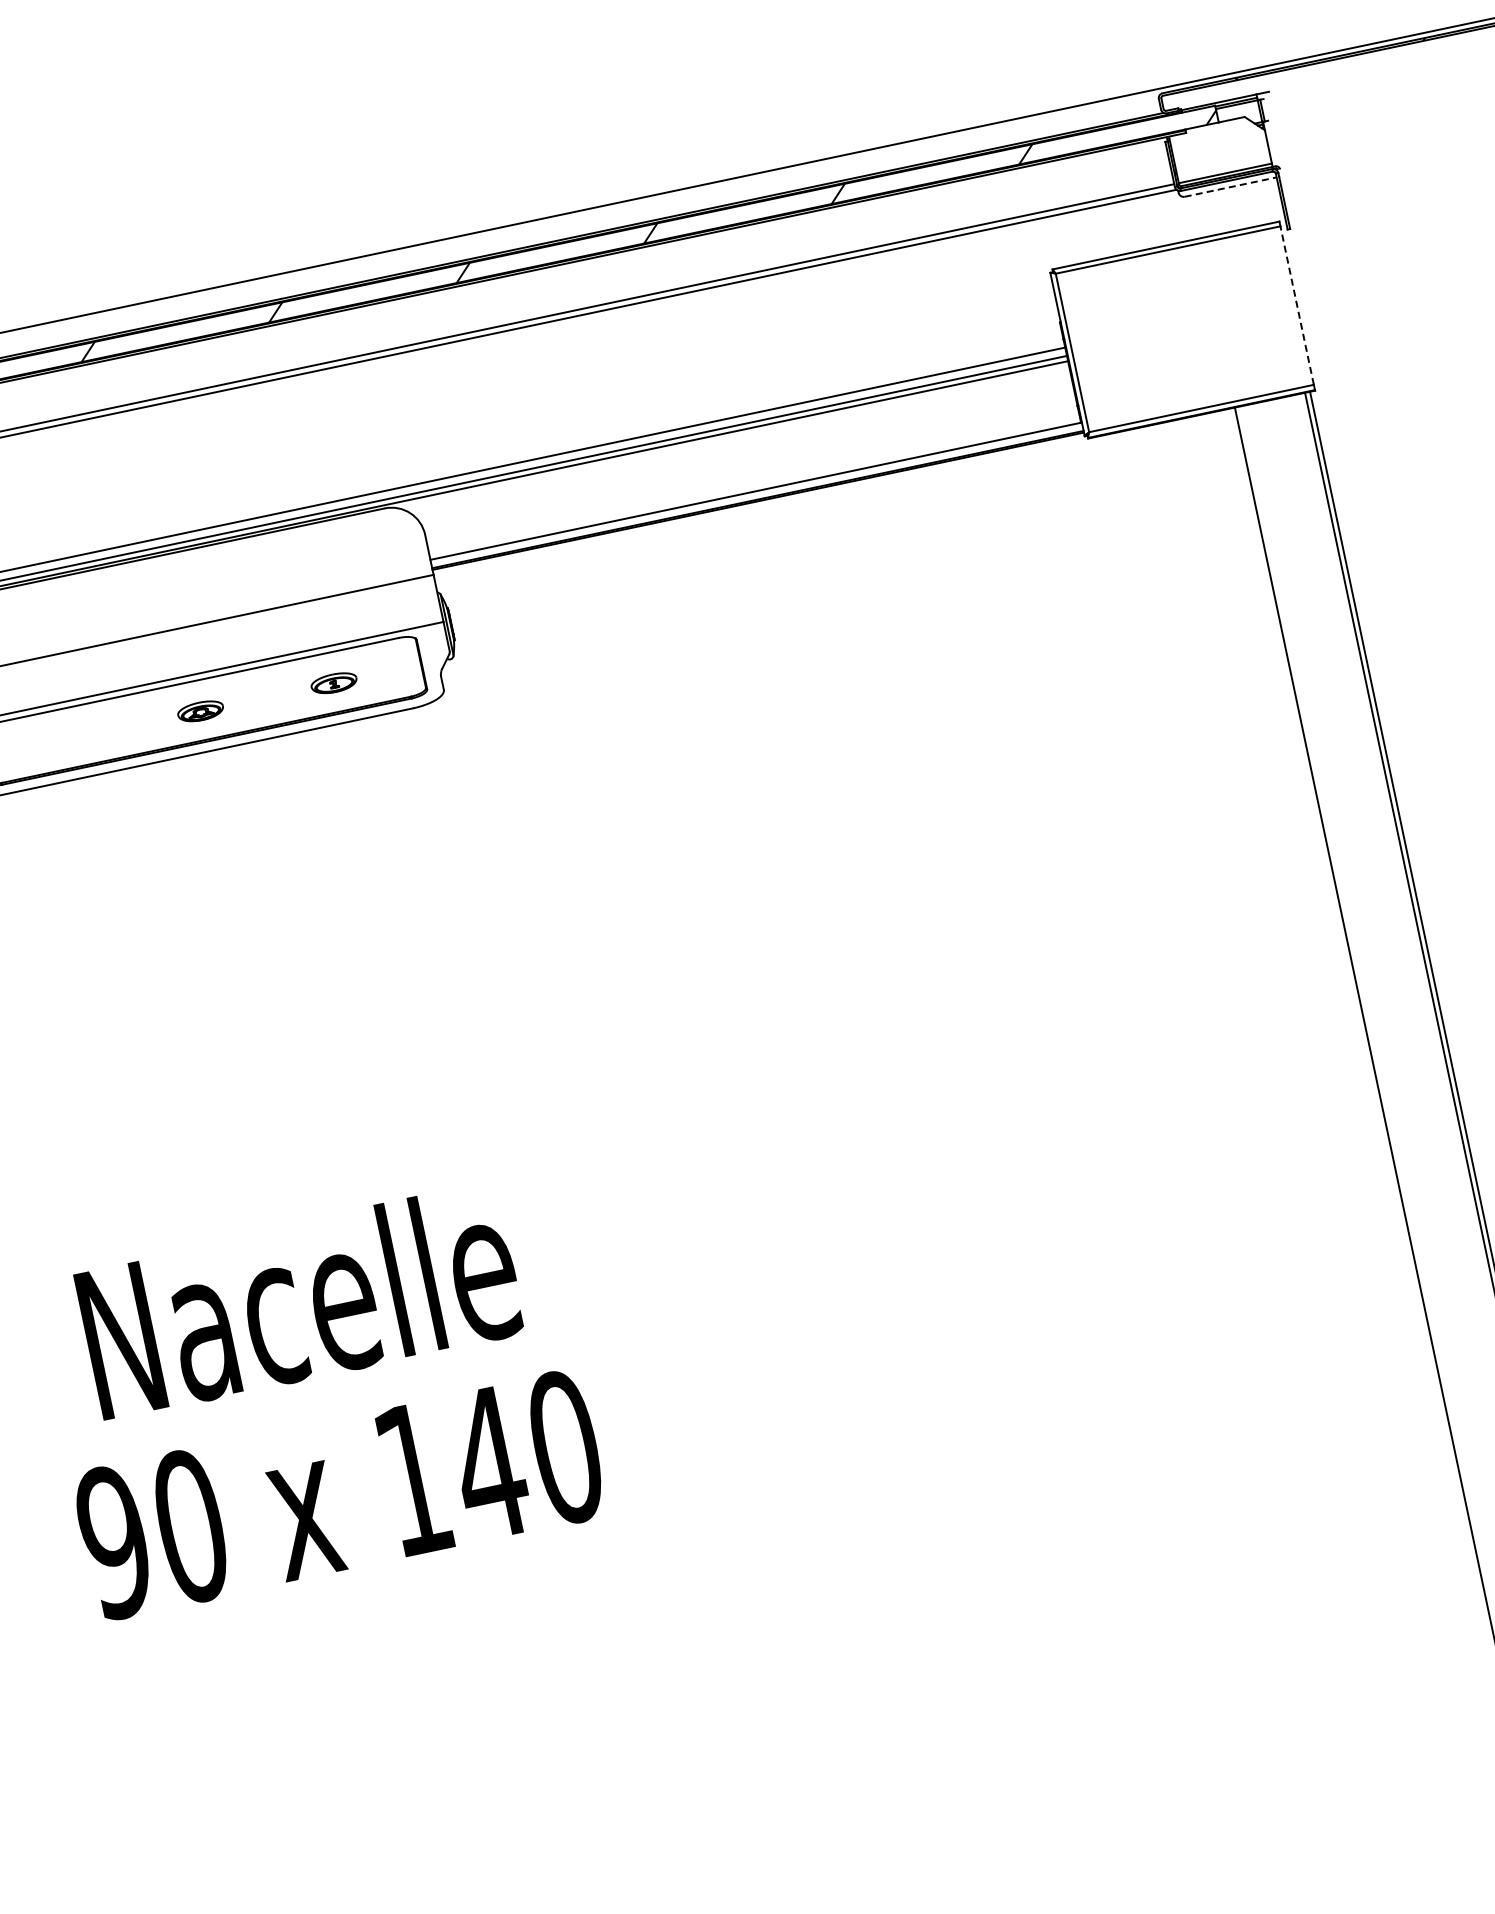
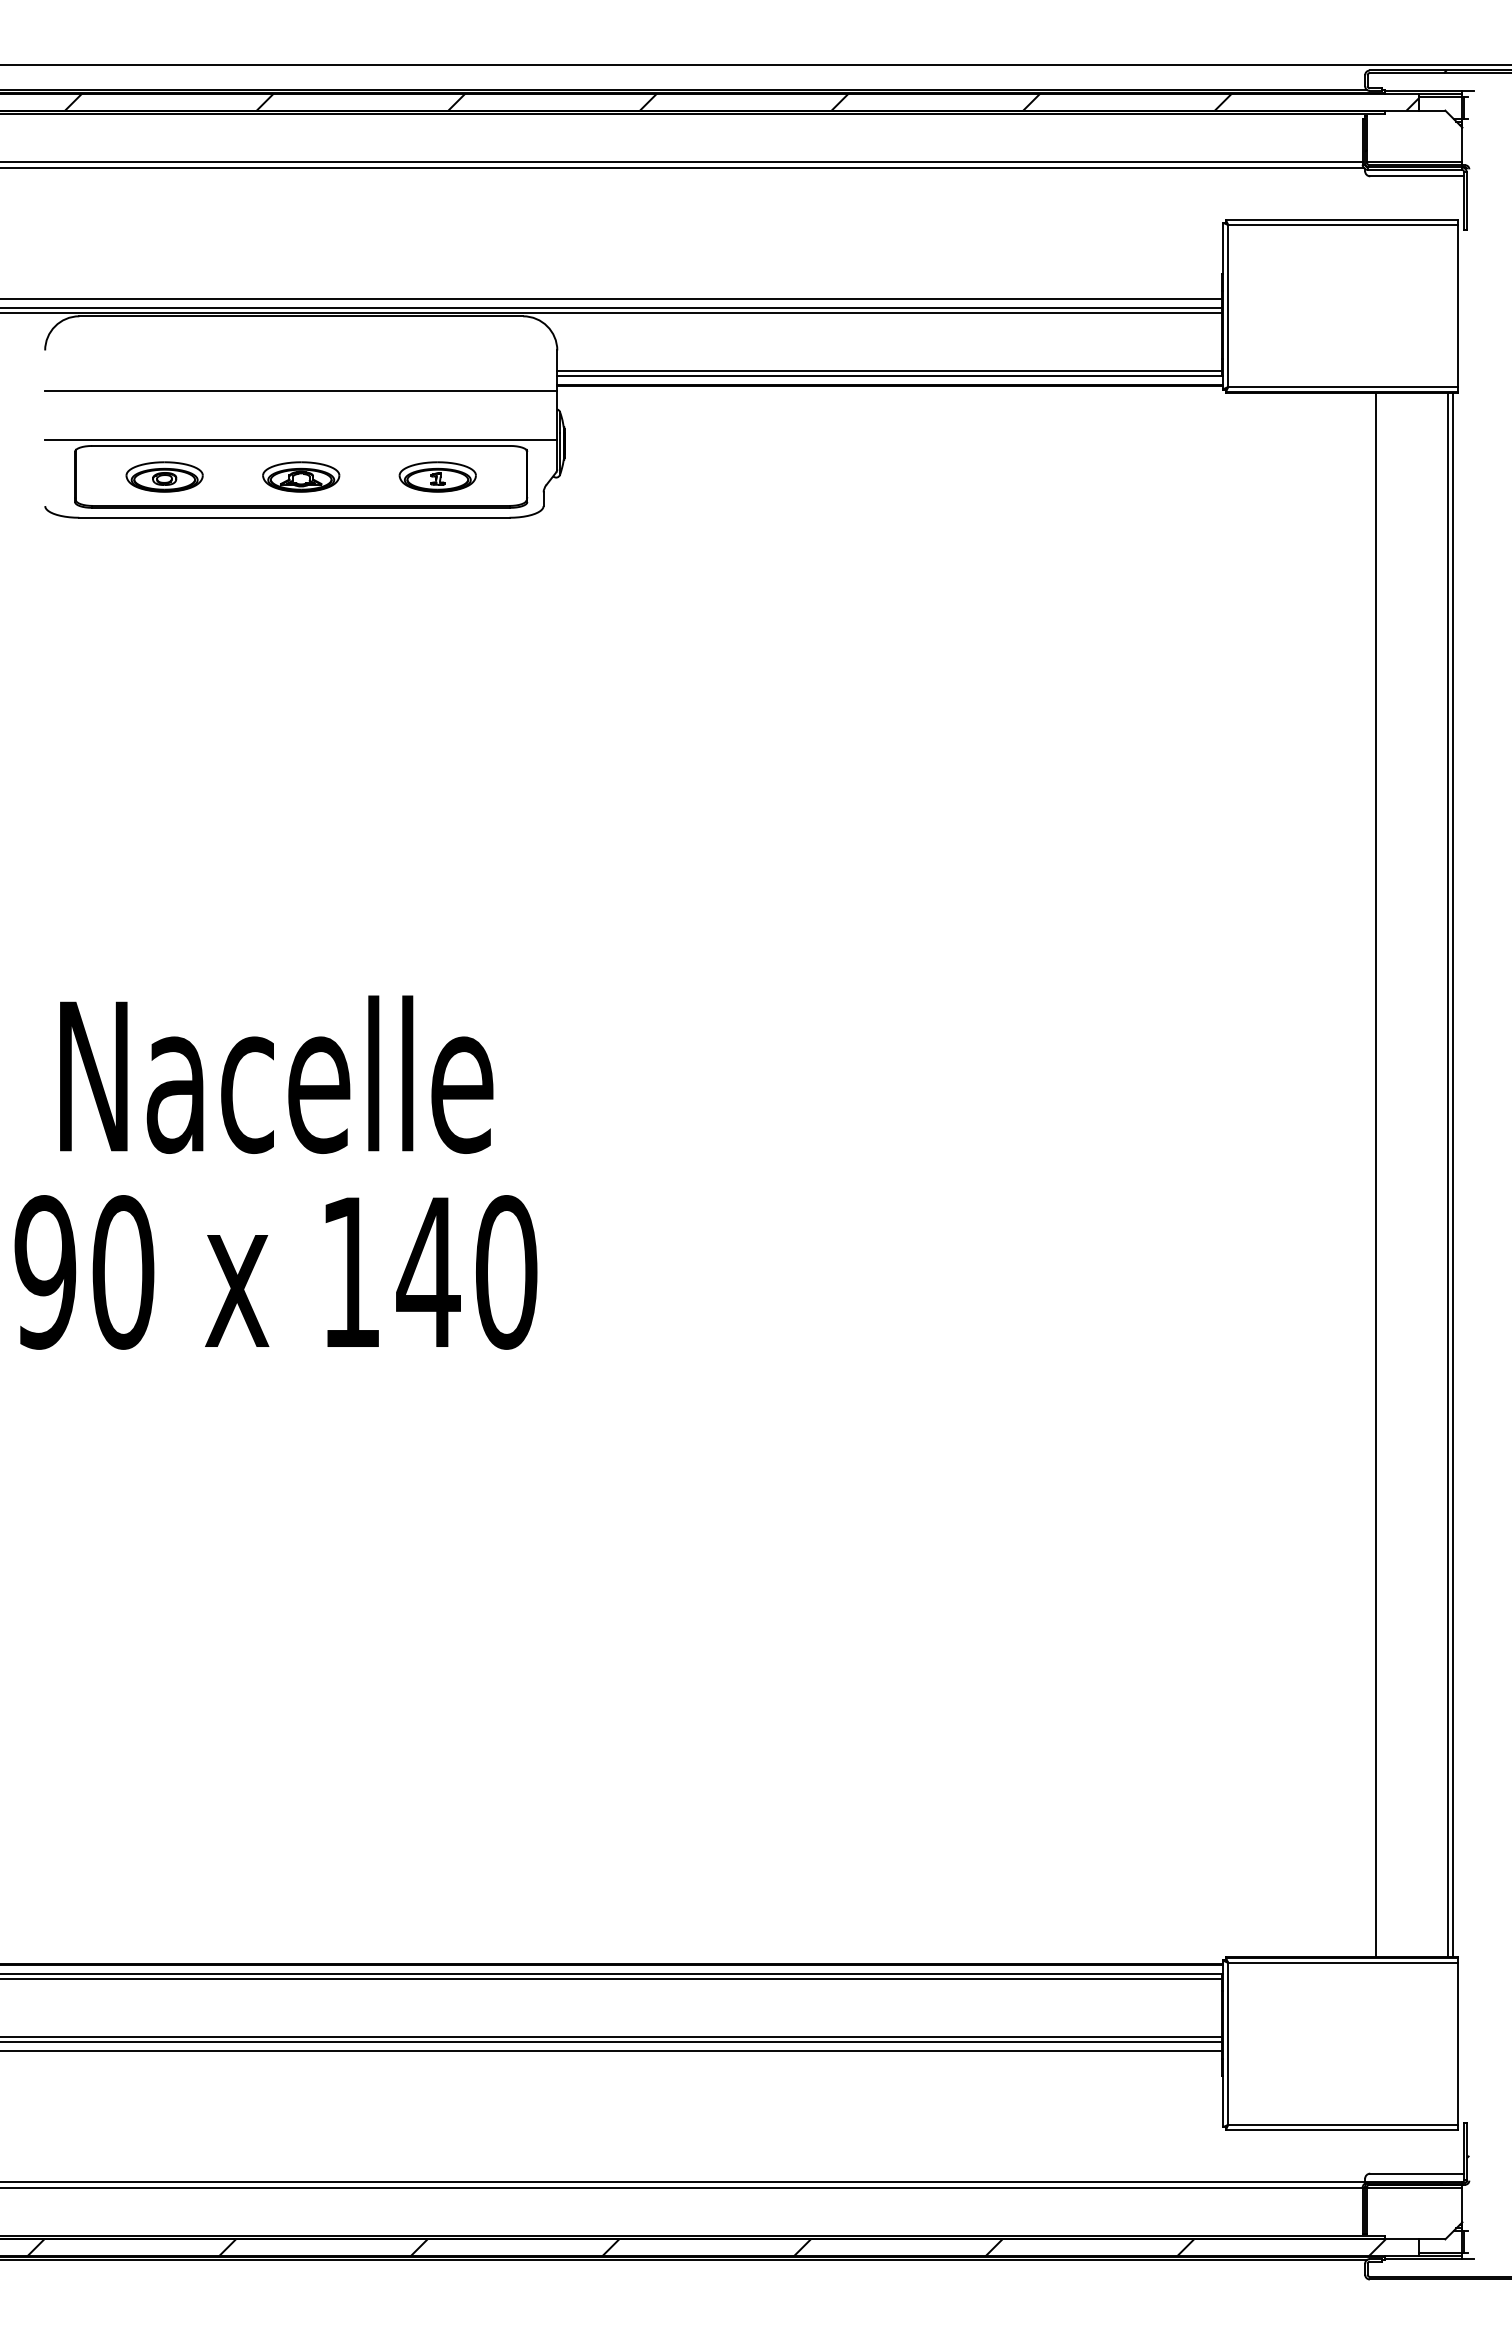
line: (1230, 187) -> (1417, 176), dashed -> solid
line: (1296, 306) -> (1457, 306), dashed -> solid
line: (754, 485) -> (889, 370), added
part: (333, 682) -> (437, 476), size x1.67
part: (200, 710) -> (301, 476), size x1.67
part: (66, 739) -> (164, 476), added

